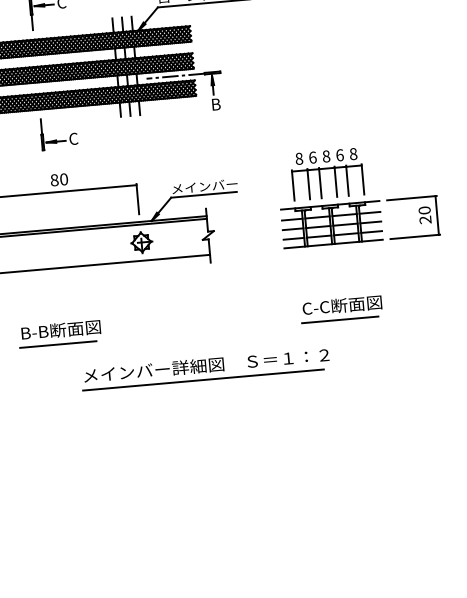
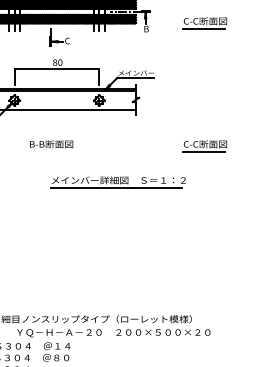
part: (321, 84) -> (204, 23), added
part: (358, 194) -> (219, 84), removed
line: (58, 345) -> (49, 152), removed
part: (204, 369) -> (117, 182), moved

